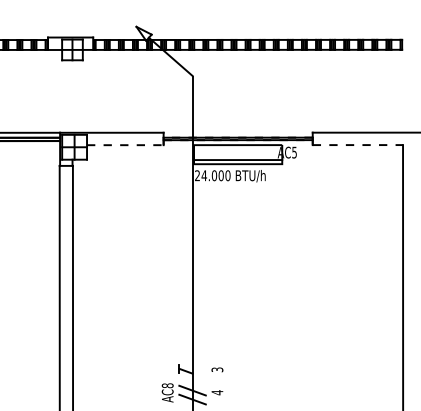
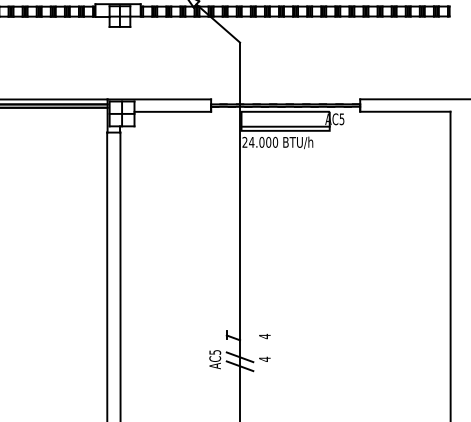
line: (126, 144) -> (173, 111), dashed -> solid
line: (358, 144) -> (405, 111), dashed -> solid
text: (217, 369) -> (264, 336), 3 -> 4
text: (168, 385) -> (215, 352), AC8 -> AC5

